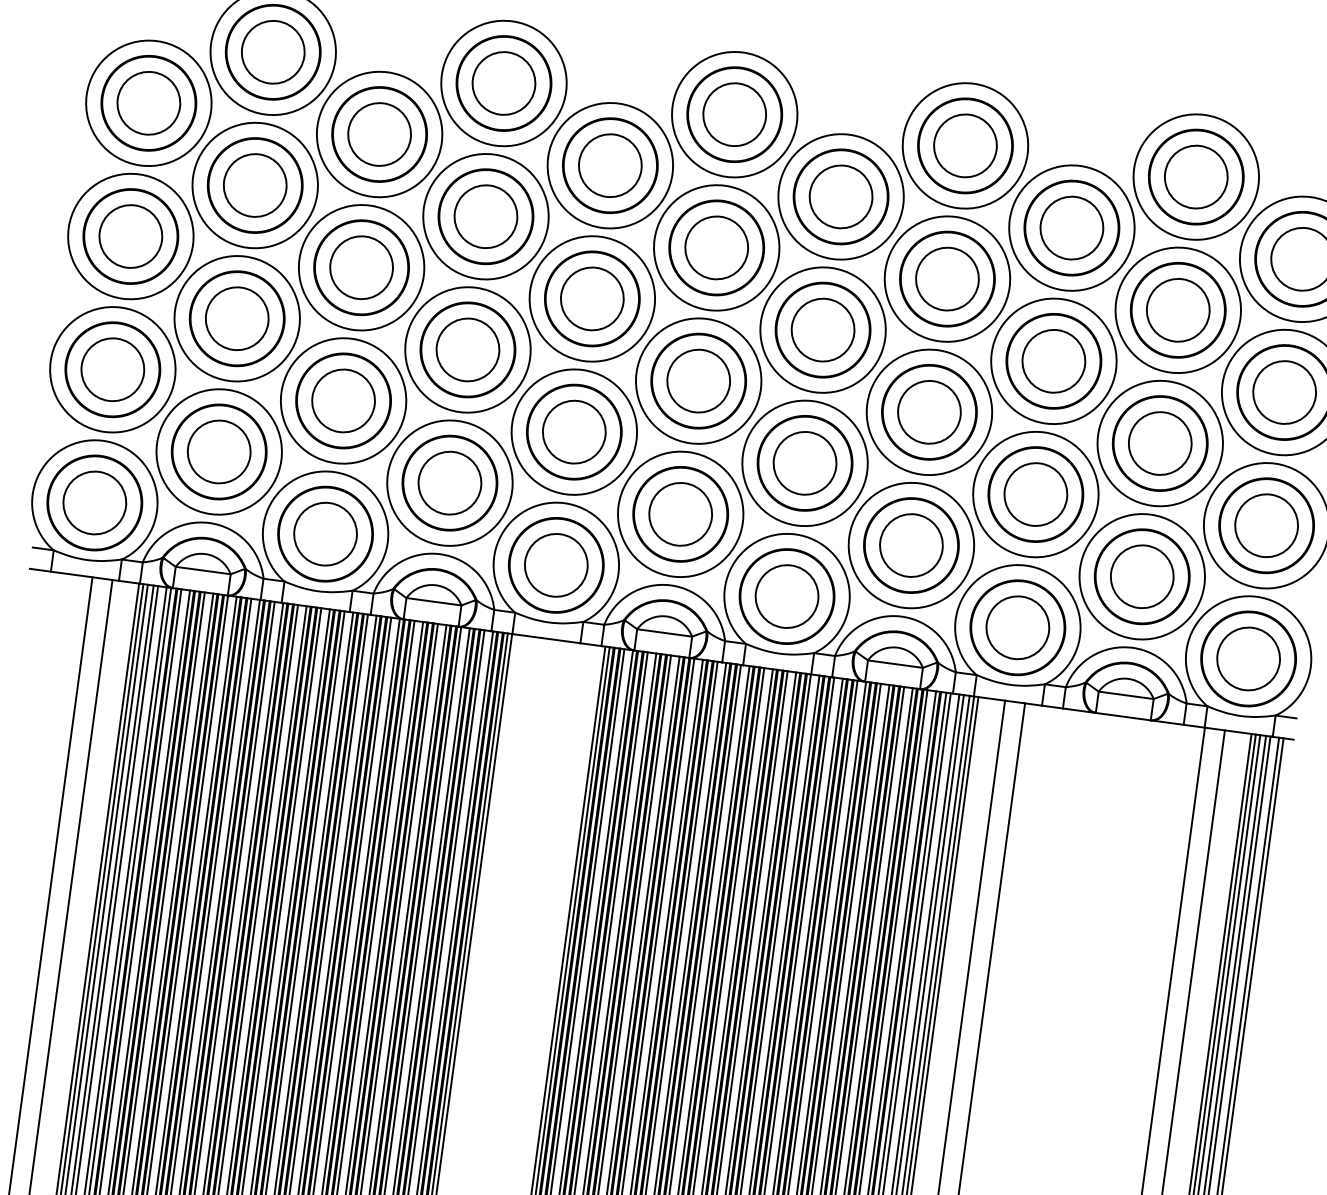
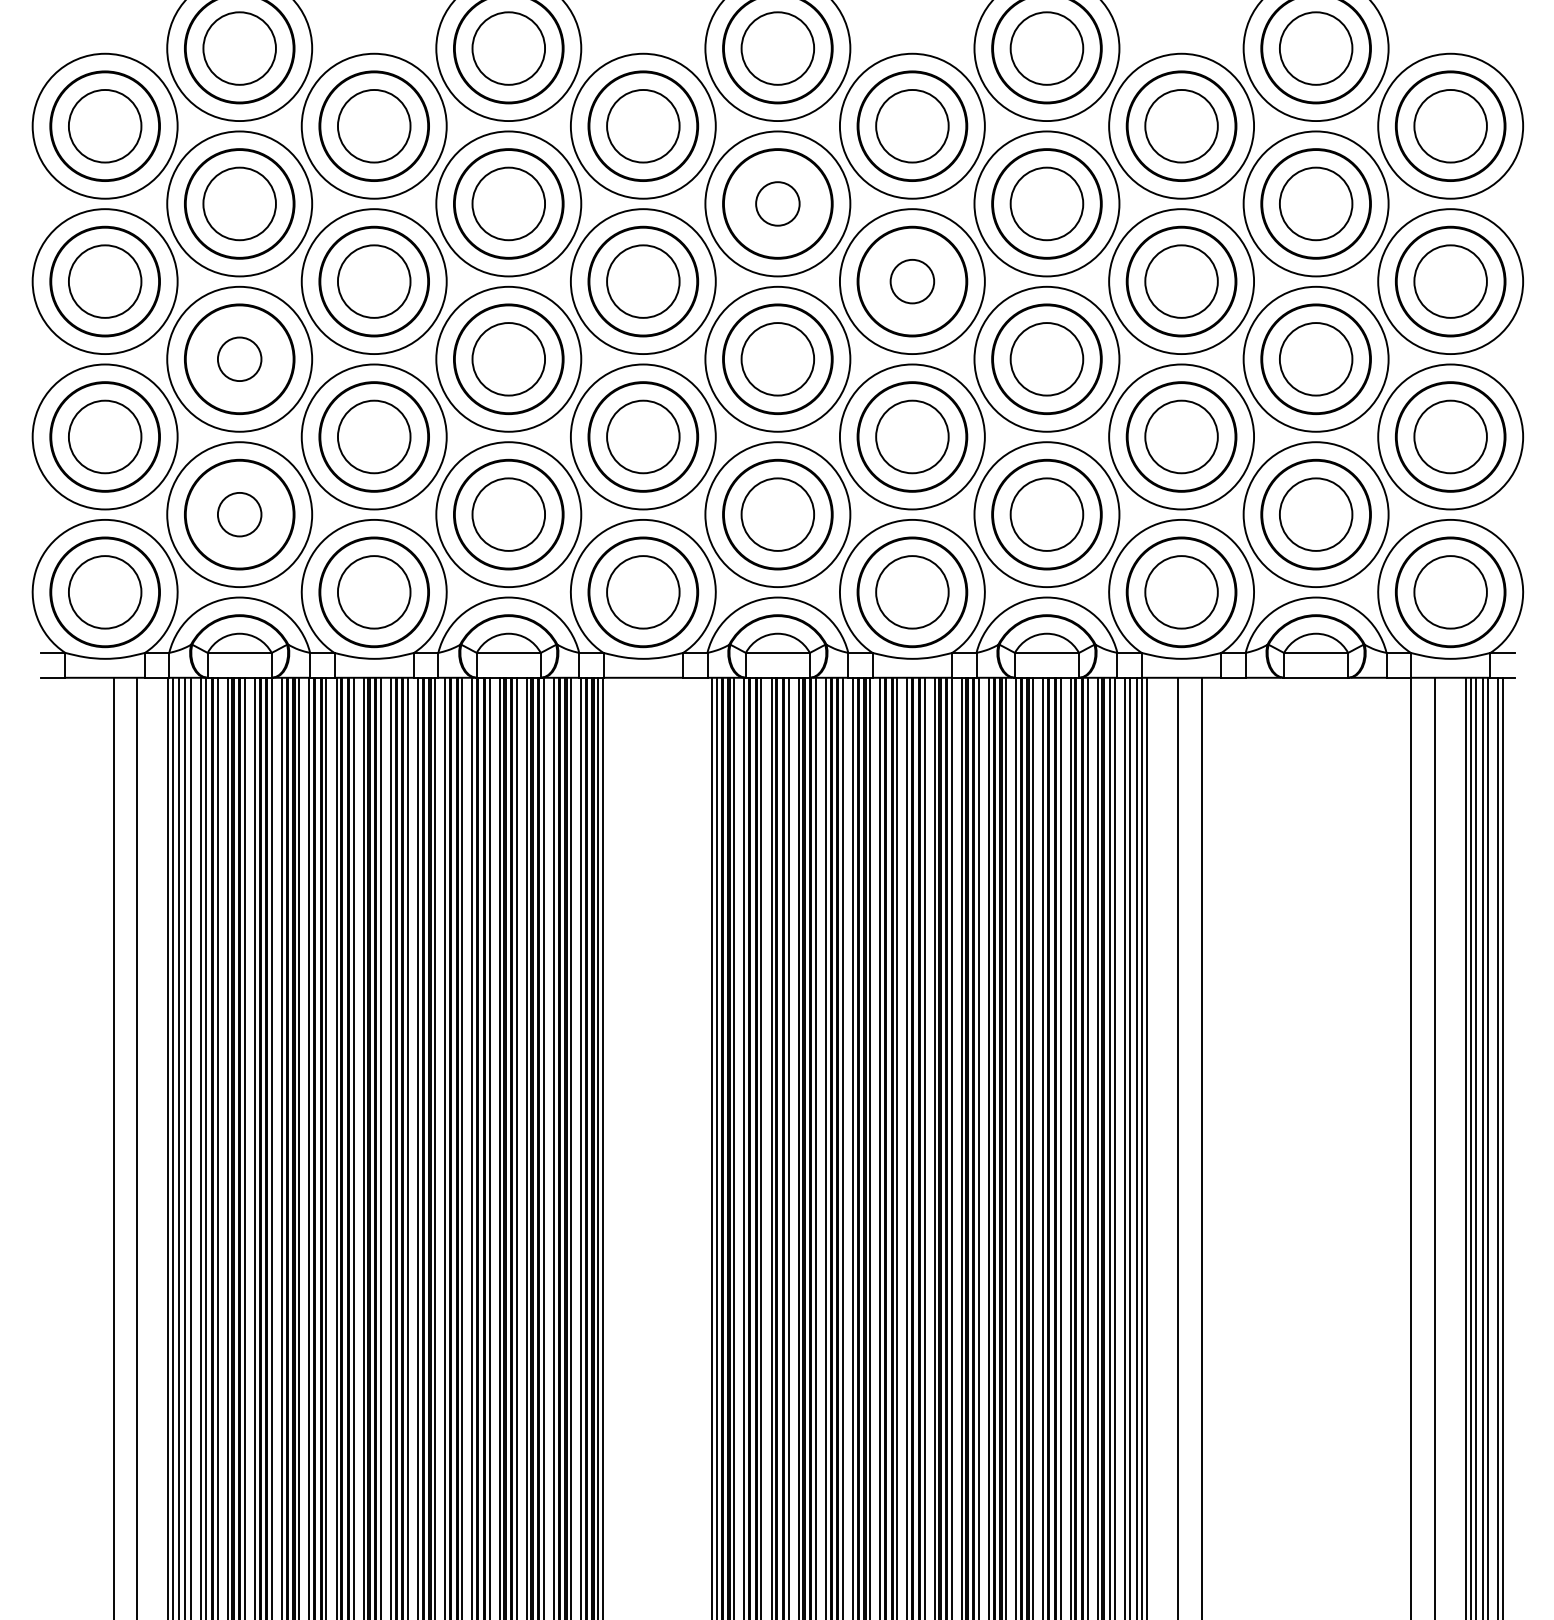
circle: (716, 247) -> (777, 203), size x0.6
circle: (237, 318) -> (239, 359), size x0.6
circle: (823, 330) -> (912, 281), size x0.6
circle: (219, 451) -> (239, 514), size x0.6

